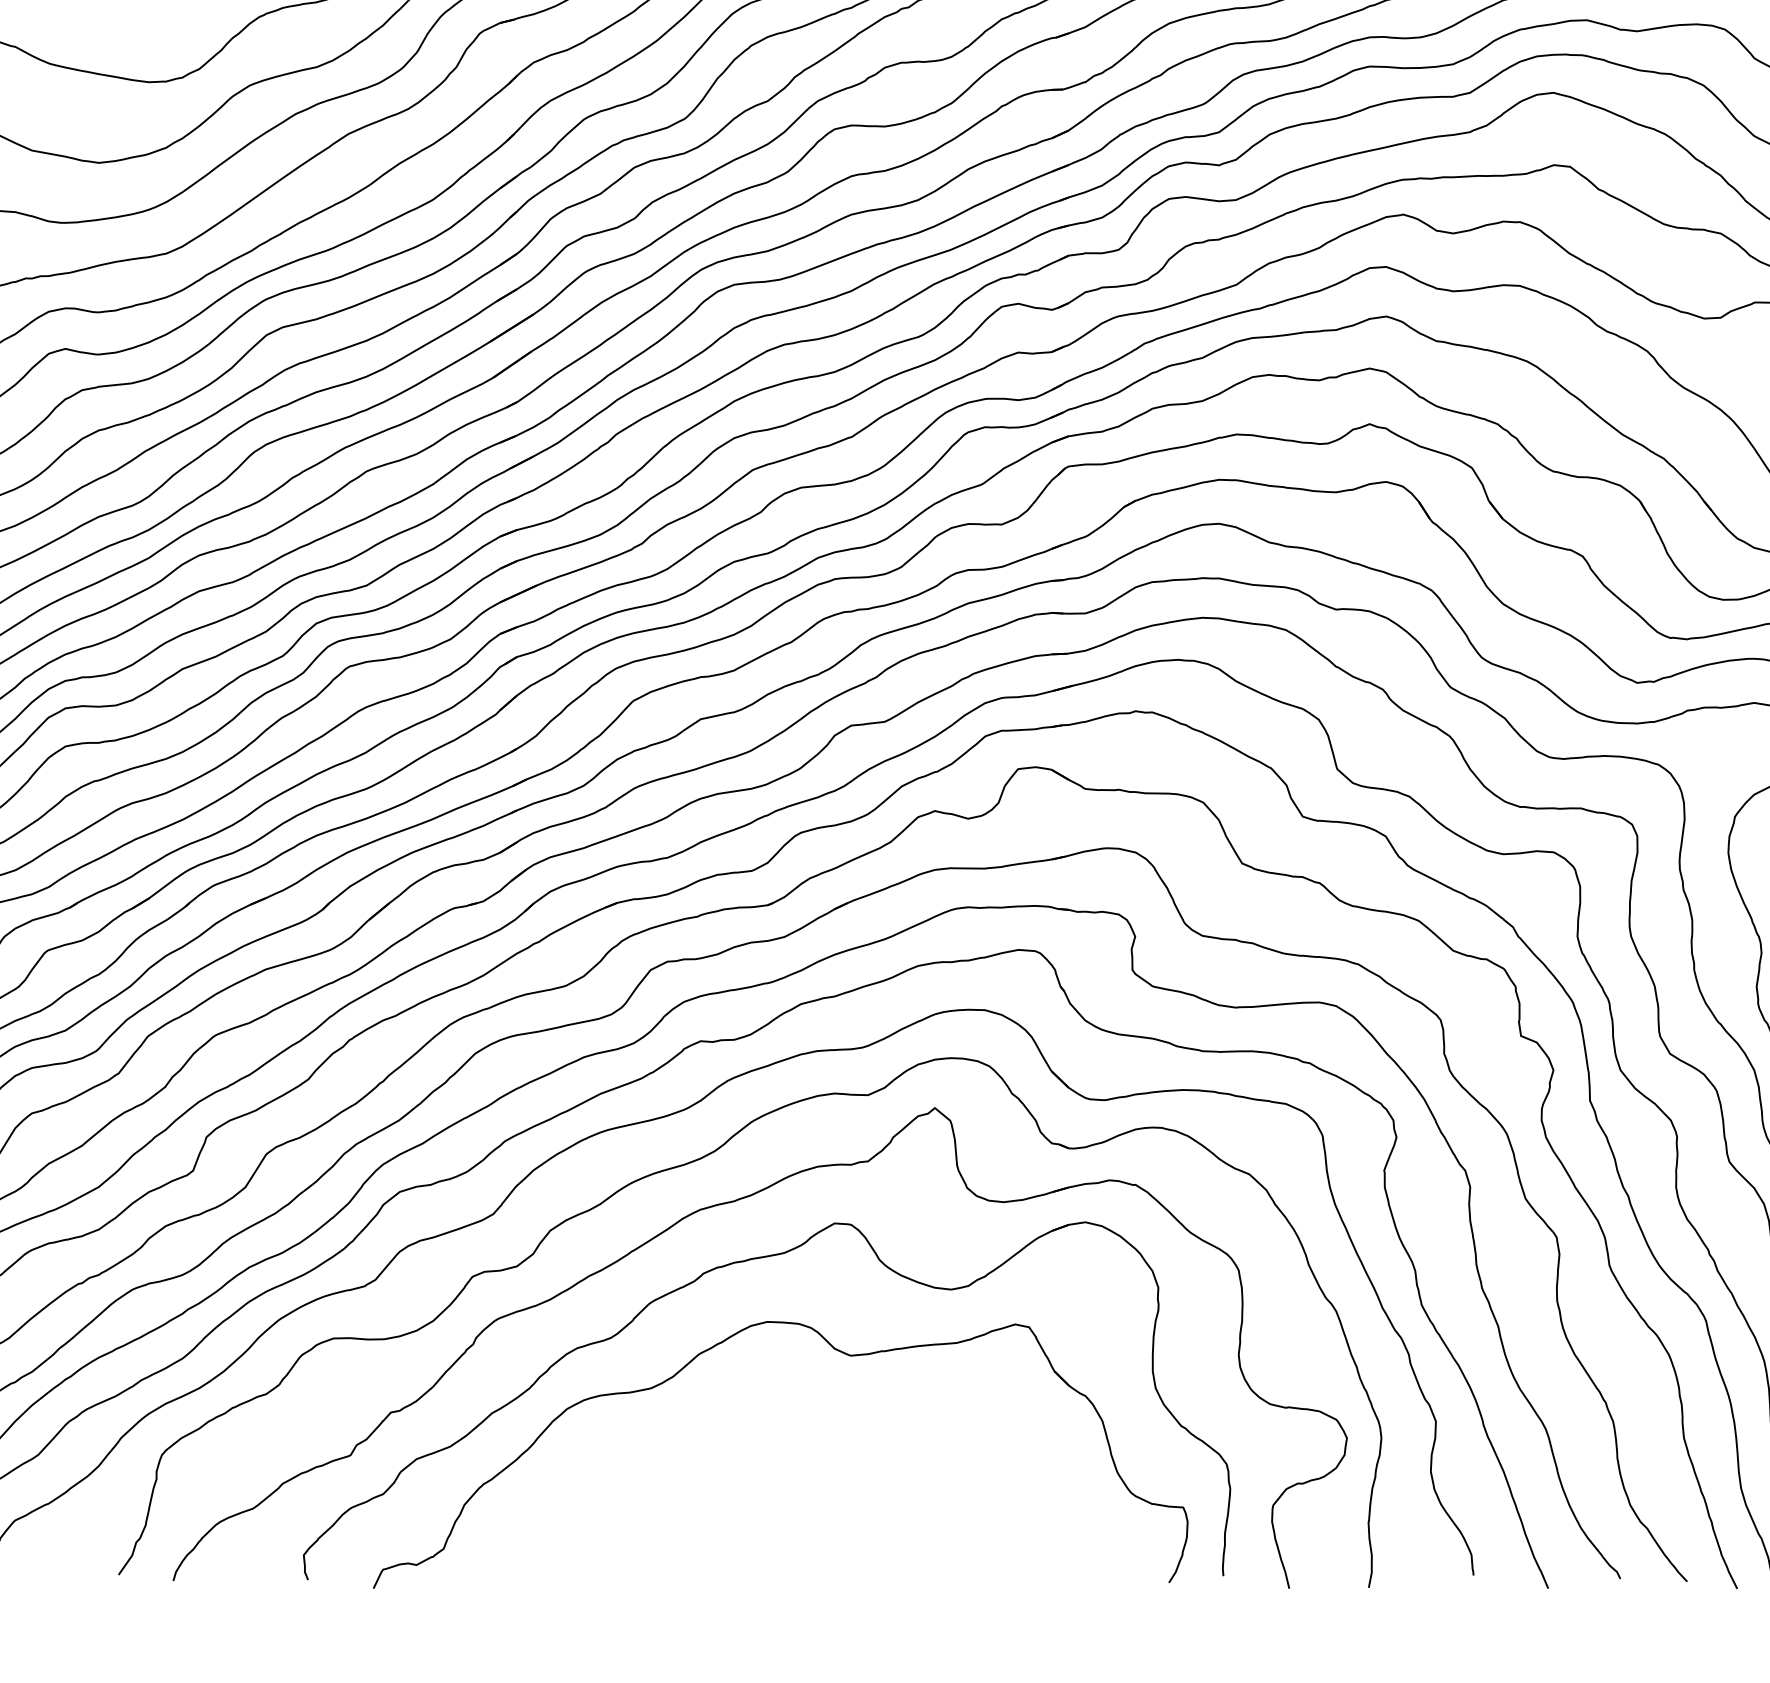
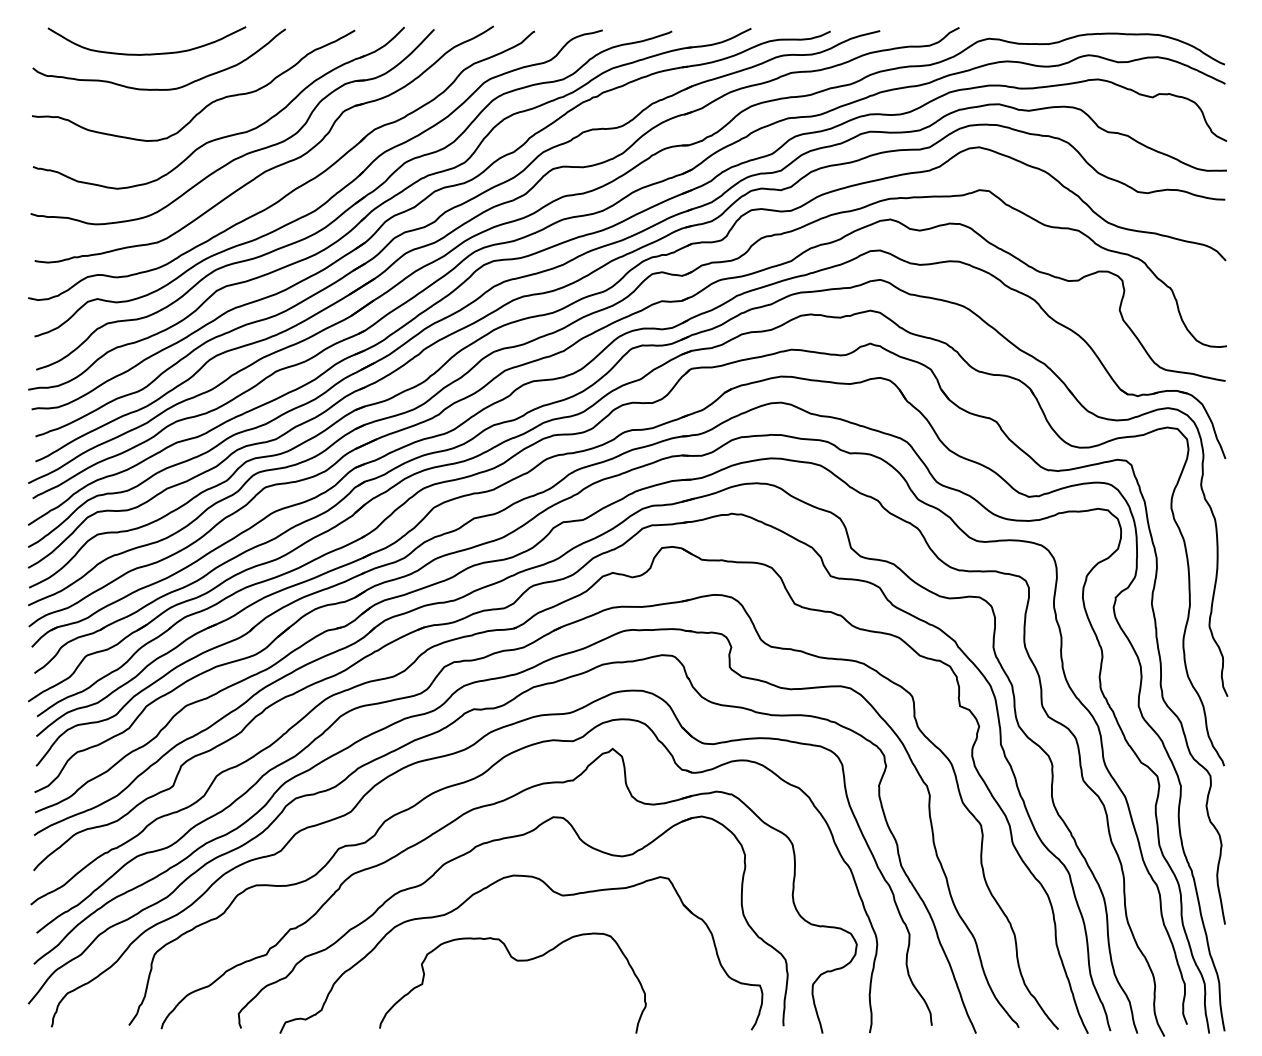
curve: (772, 1466) -> (516, 961), added

